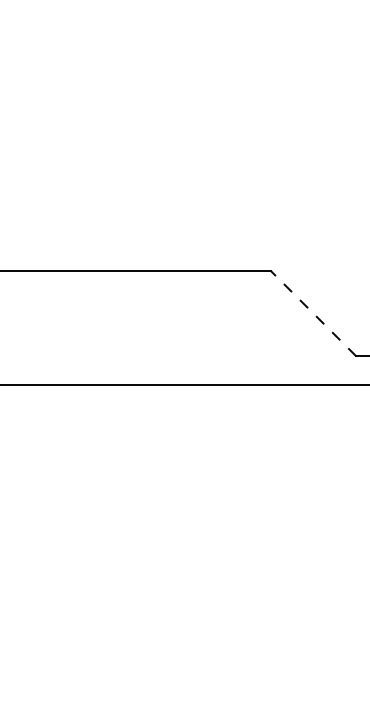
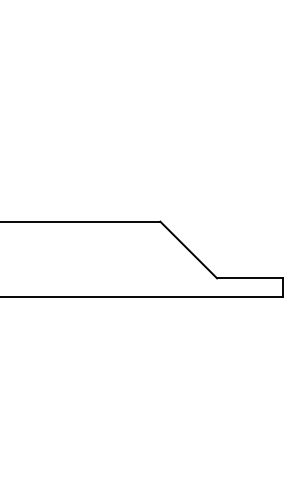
line: (313, 313) -> (188, 249), dashed -> solid

